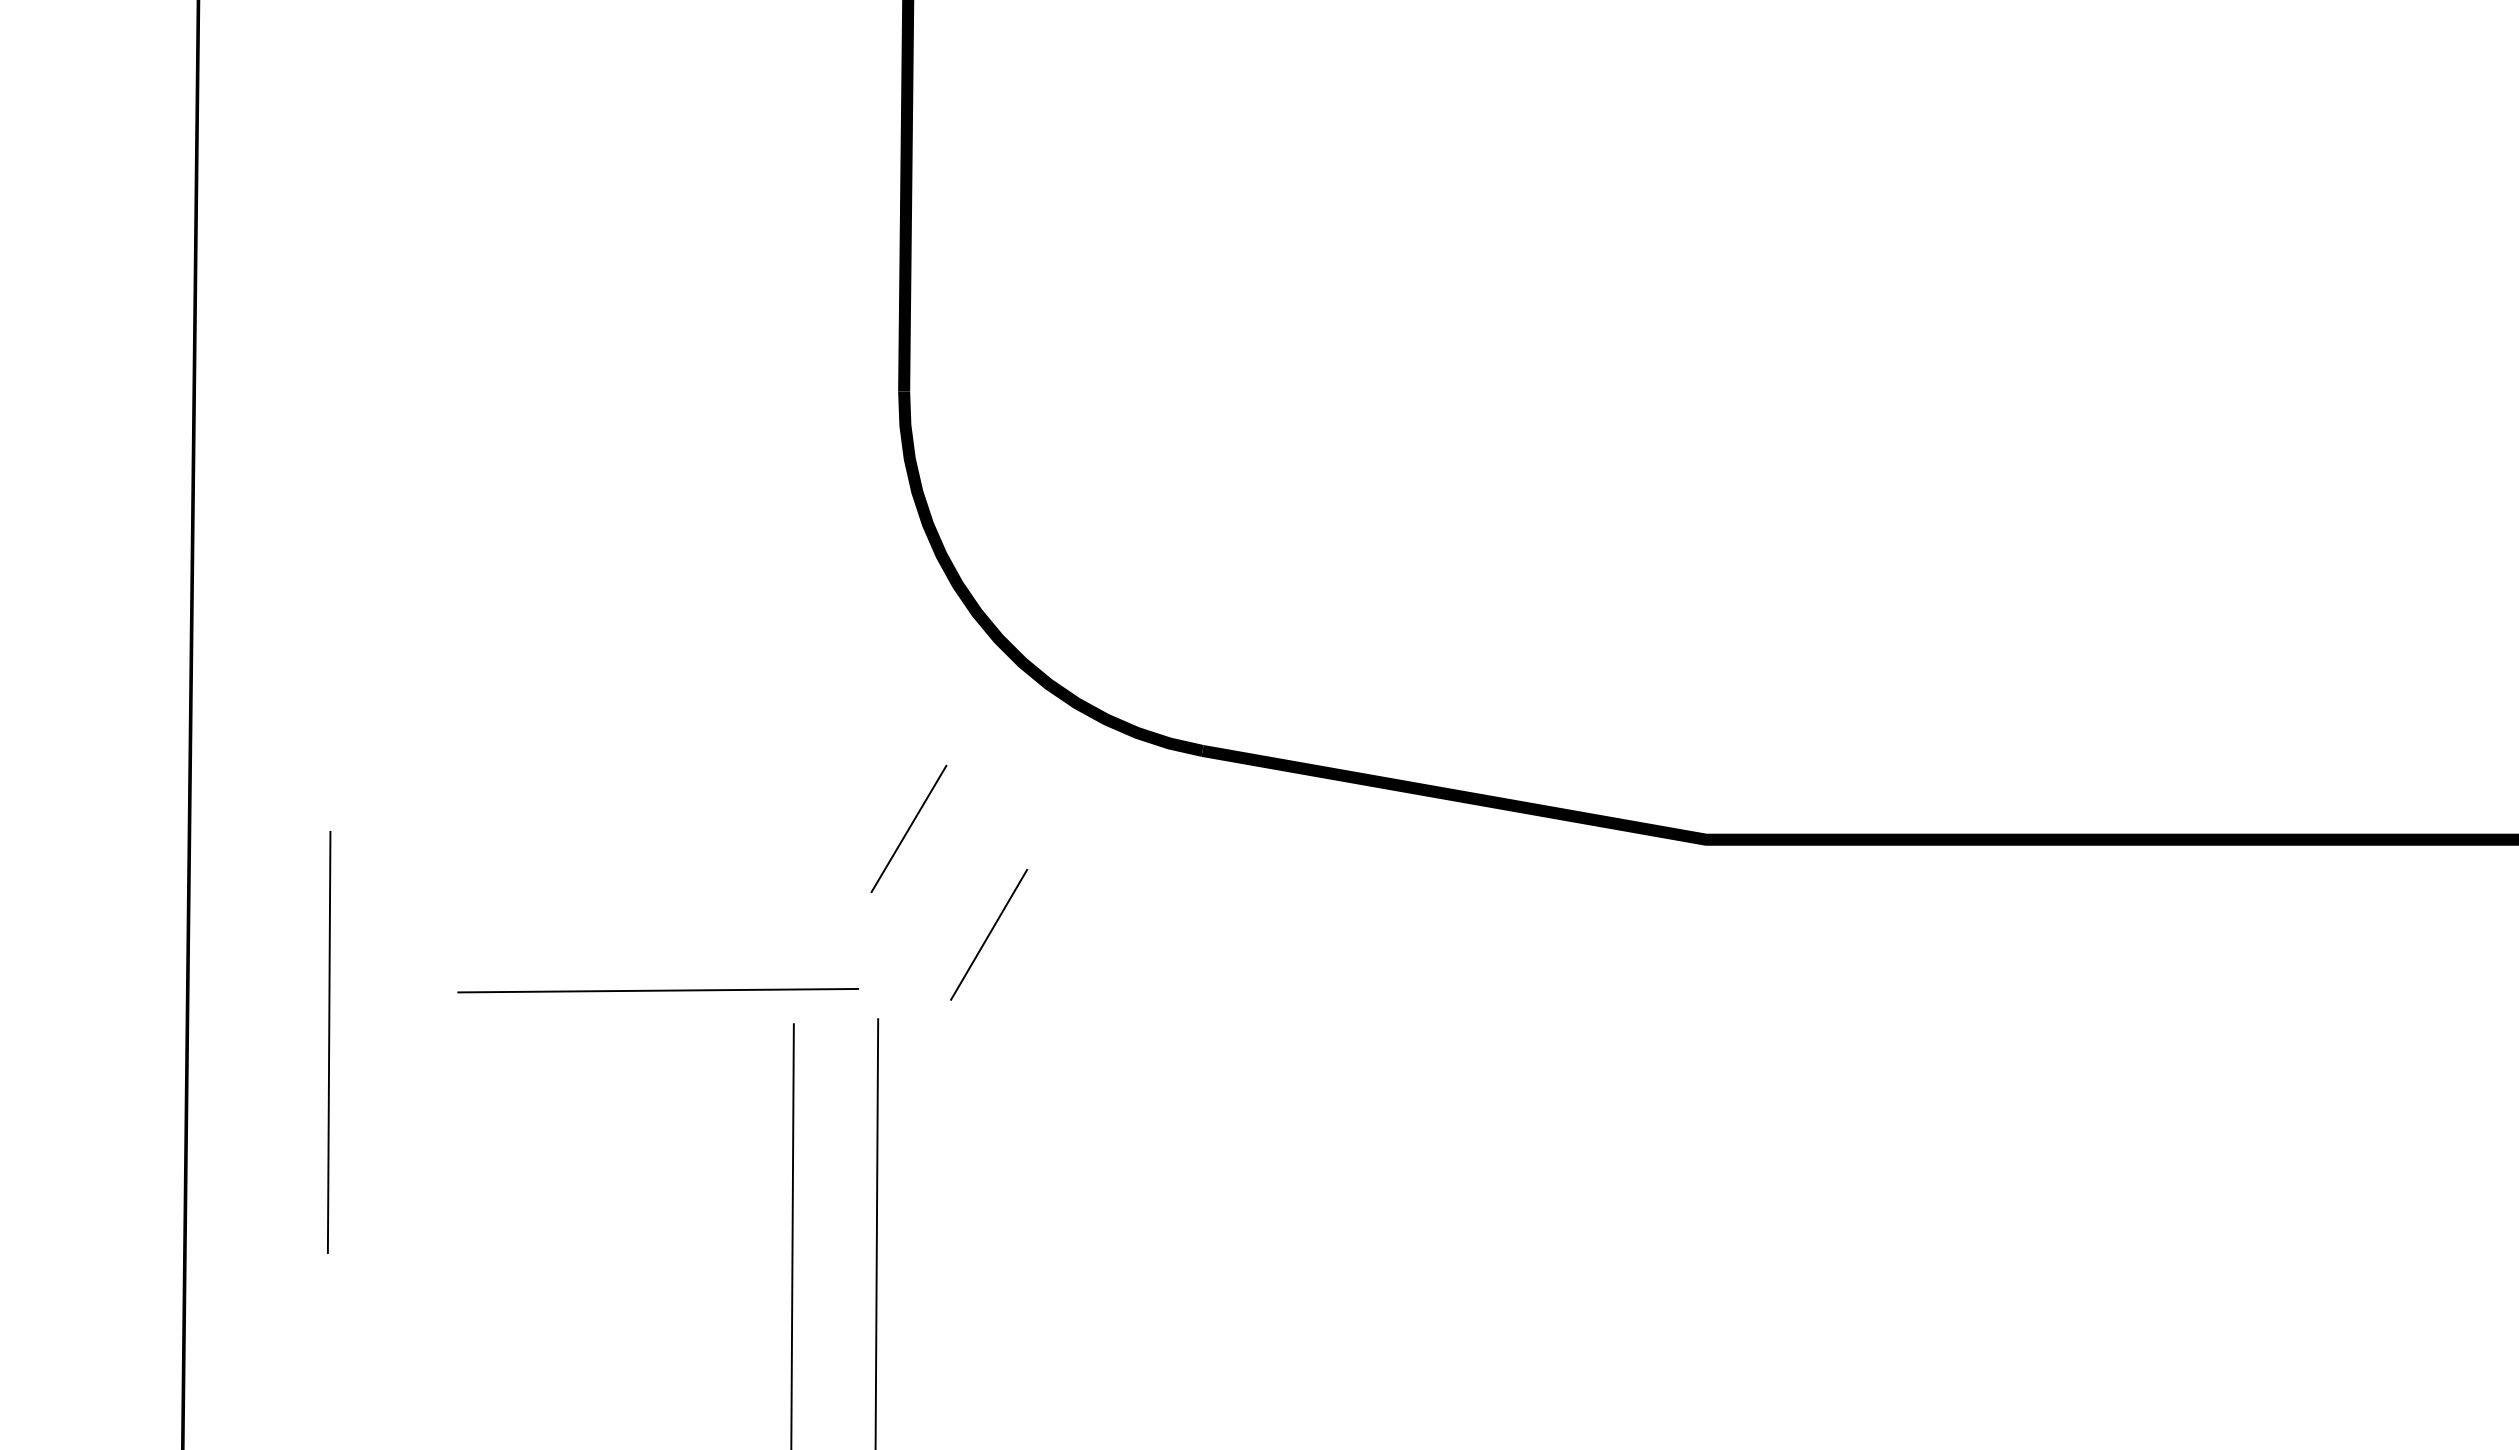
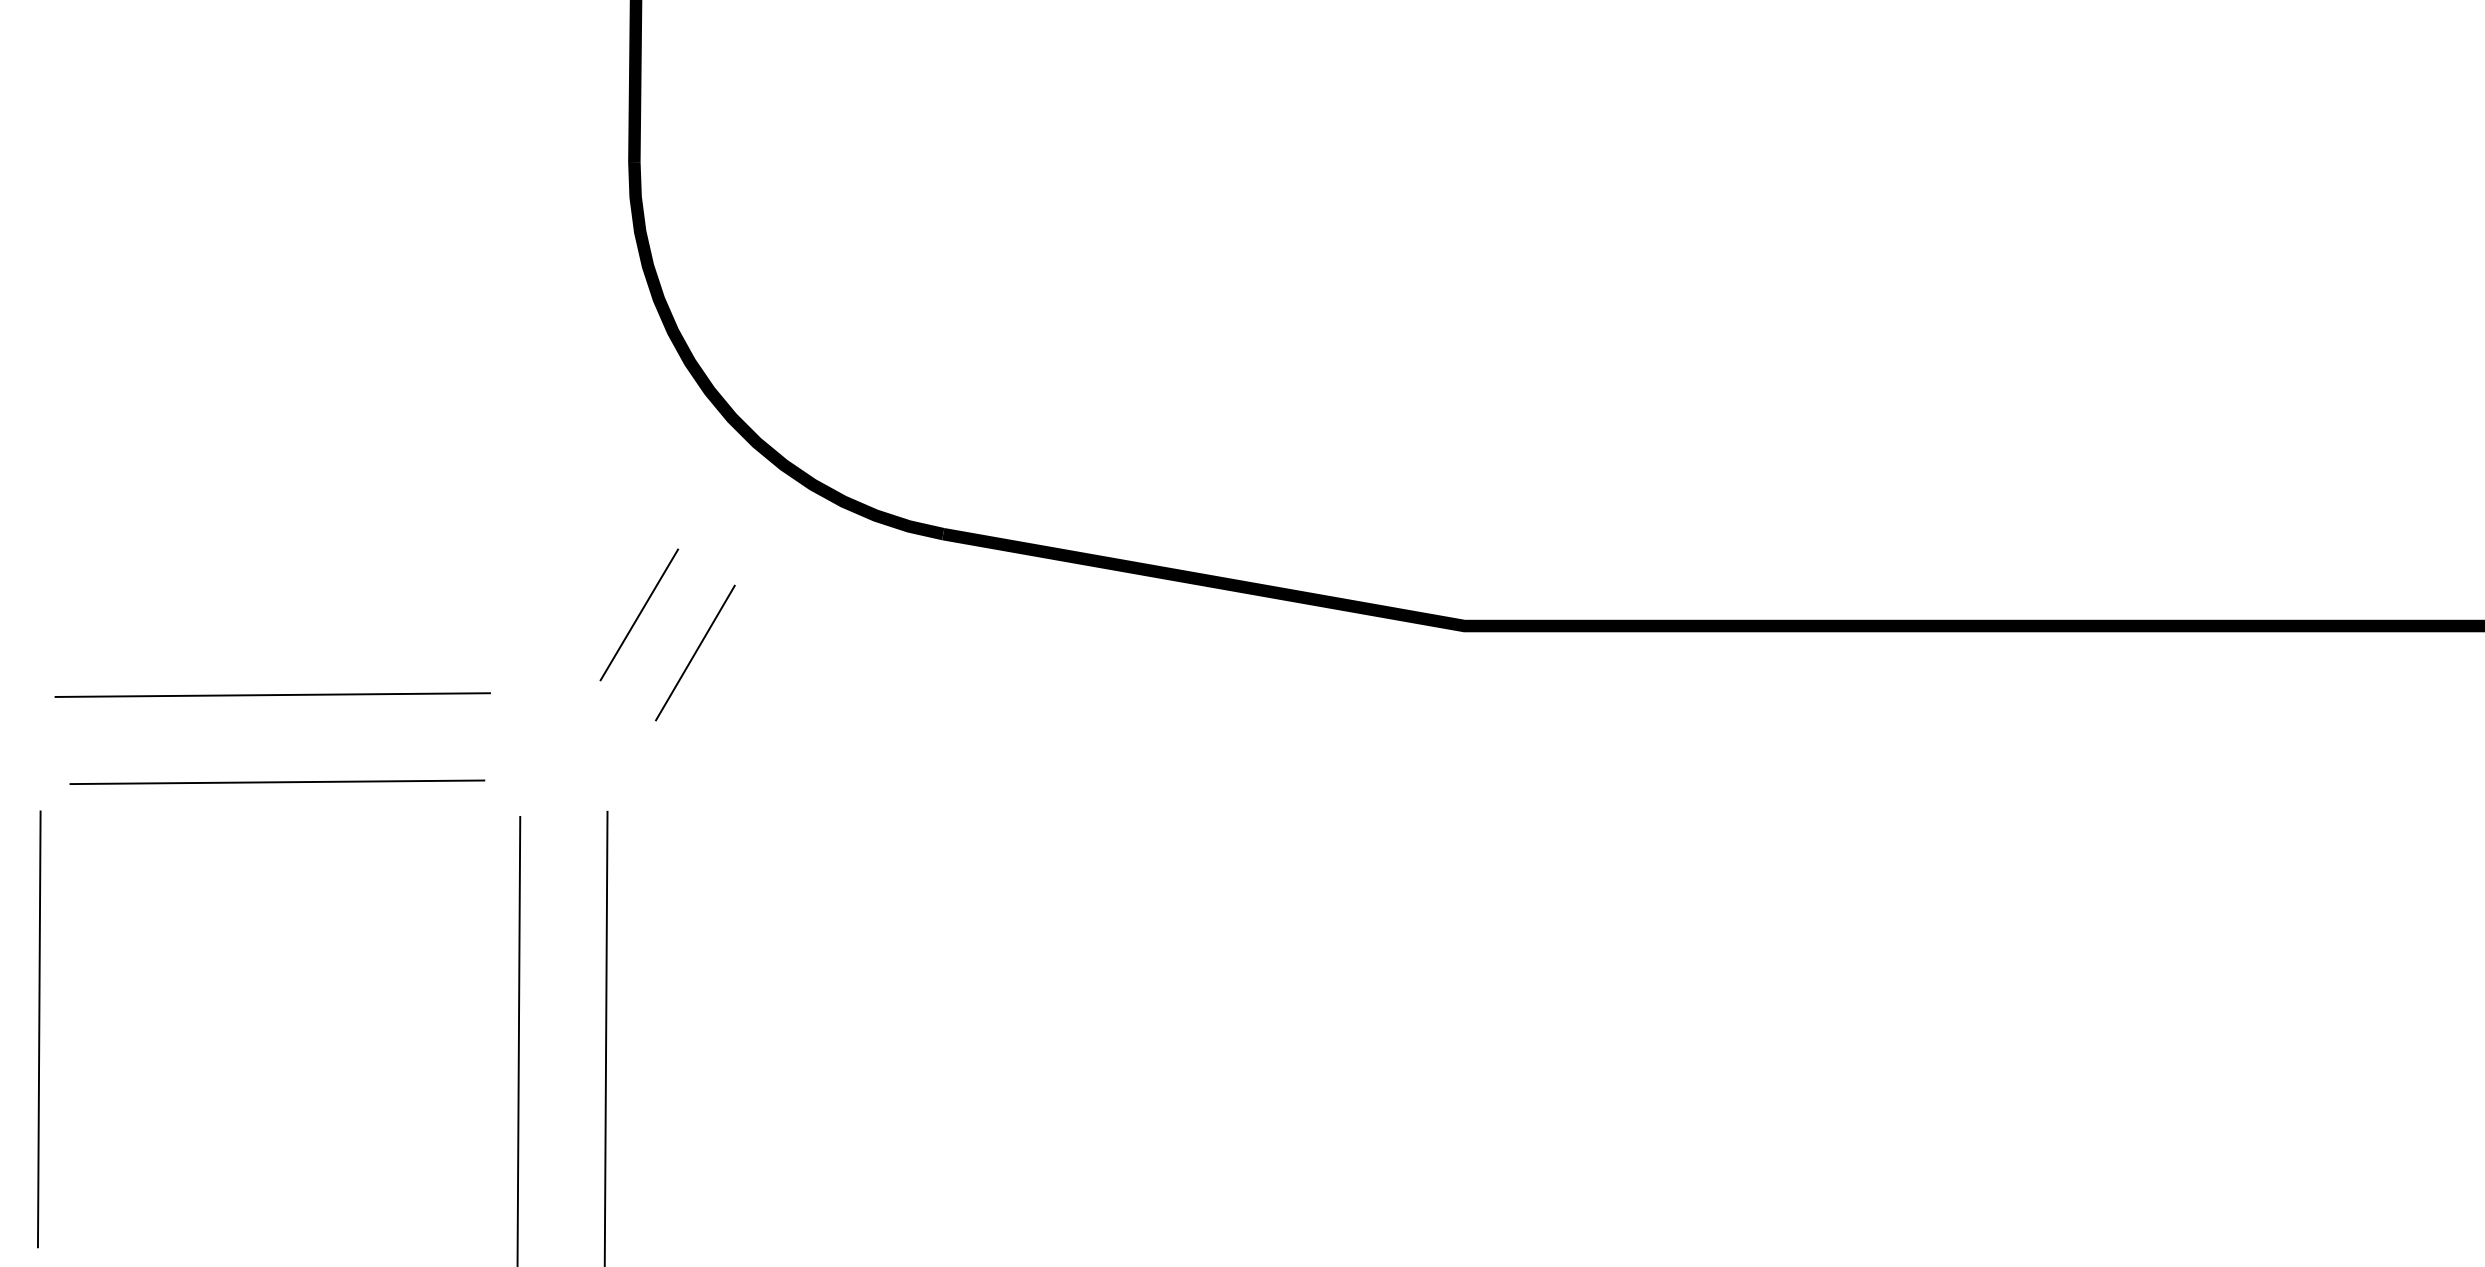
line: (554, 906) -> (272, 695), added
line: (989, 934) -> (695, 652), moved
line: (657, 990) -> (276, 782), moved
line: (329, 1042) -> (39, 1029), moved

